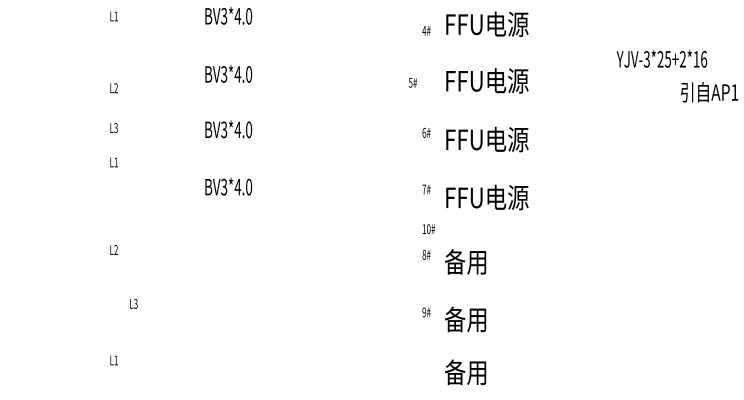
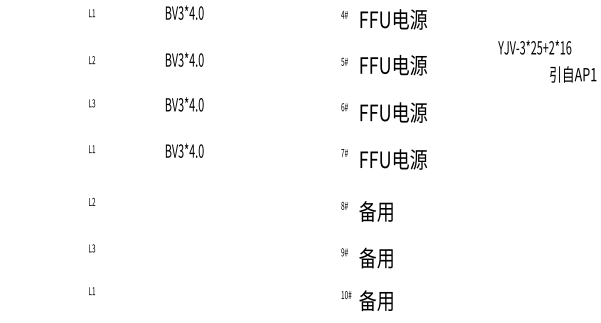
text: (426, 30) -> (344, 14), moved
text: (412, 82) -> (344, 61), moved
text: (114, 88) -> (92, 60), moved
text: (113, 162) -> (91, 149), moved
text: (428, 228) -> (346, 294), moved
text: (134, 303) -> (92, 248), moved

